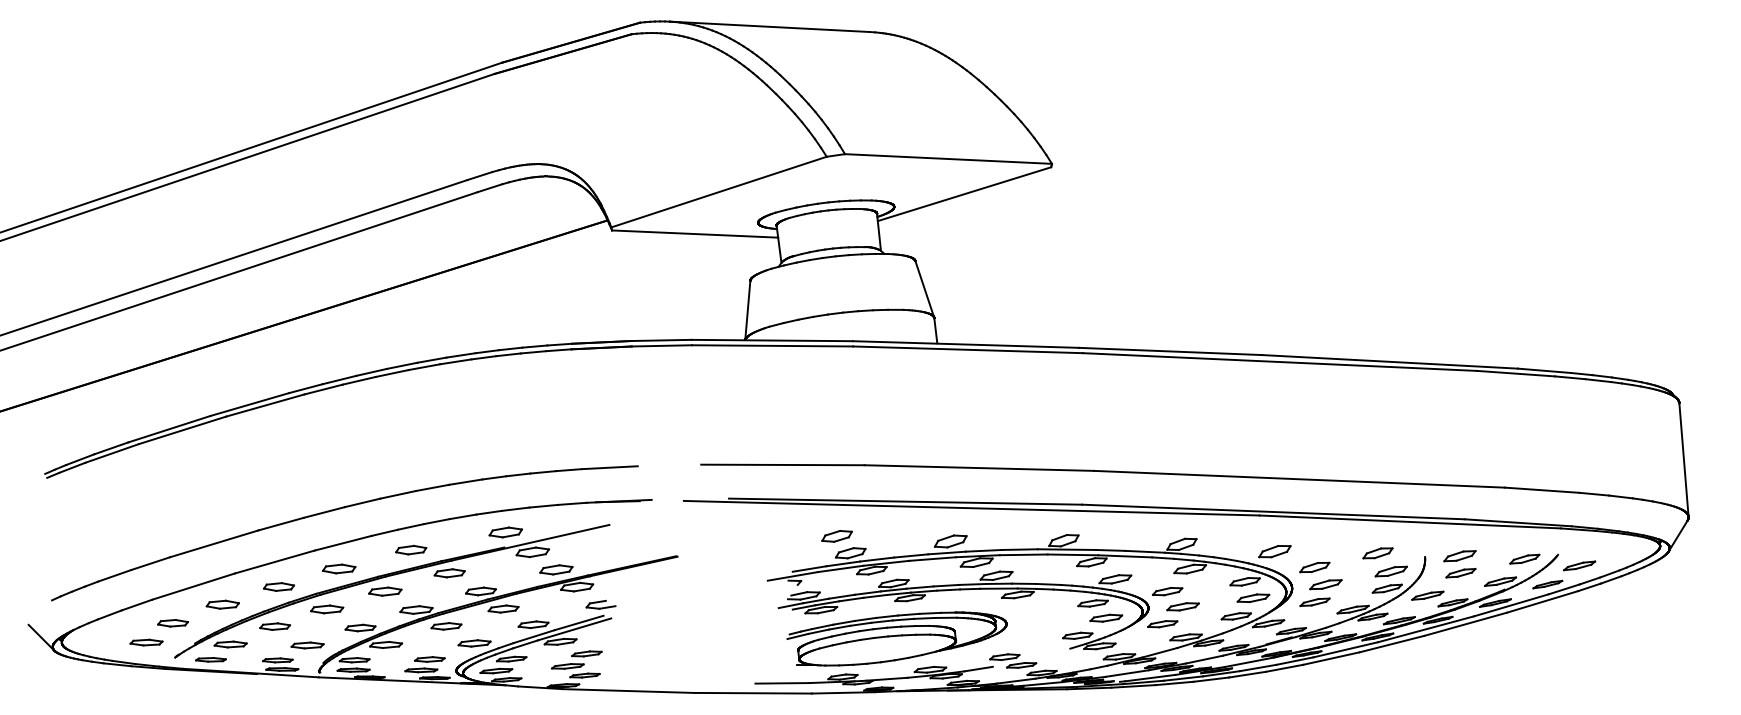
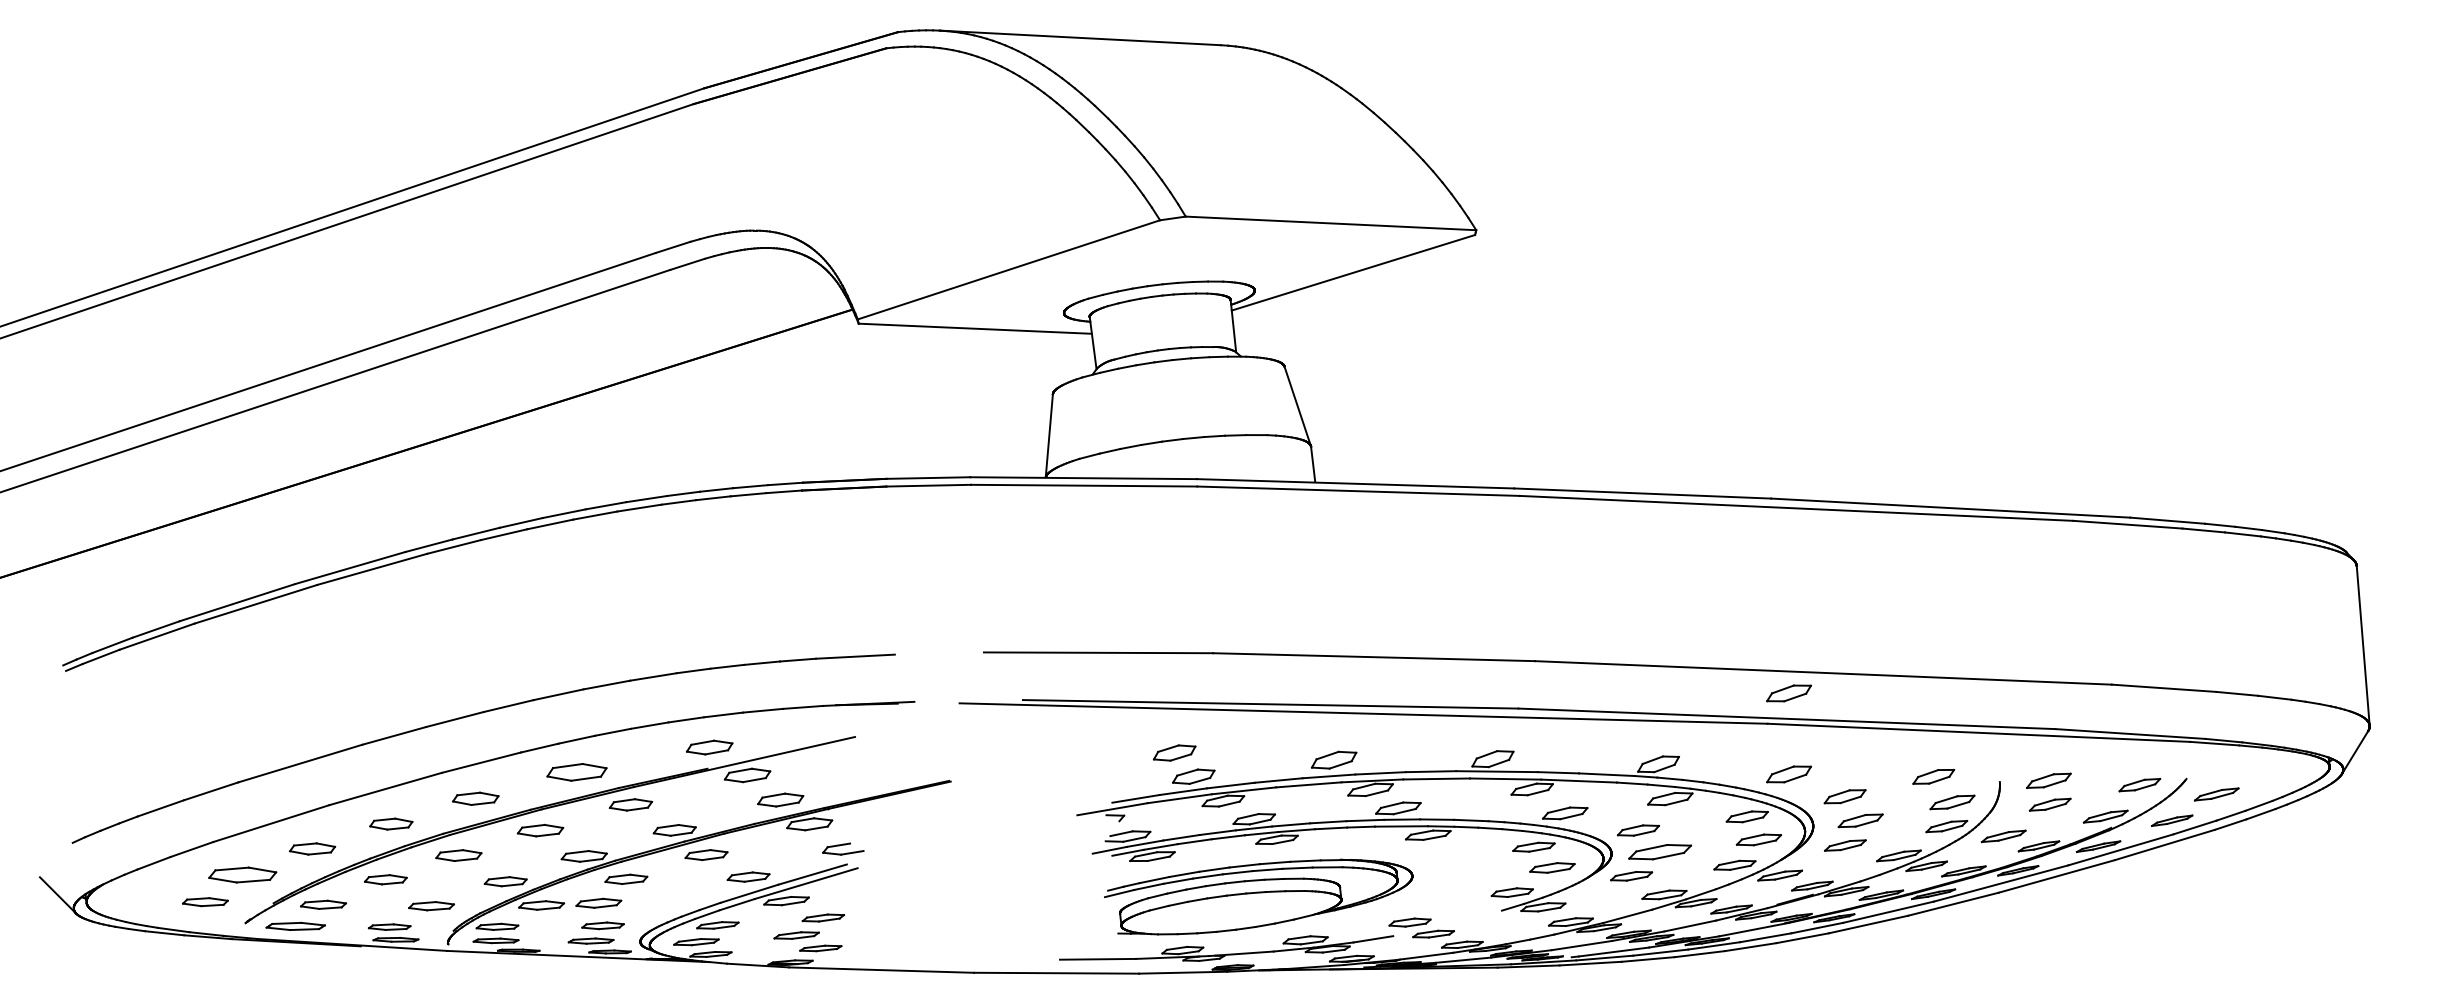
part: (1274, 493) -> (1788, 693), added
part: (410, 550) -> (576, 772), size x1.4
part: (1183, 606) -> (1660, 851), size x1.4
part: (172, 622) -> (242, 874), size x1.6
part: (474, 642) -> (598, 902), moved
part: (210, 659) -> (295, 925), size x1.4

